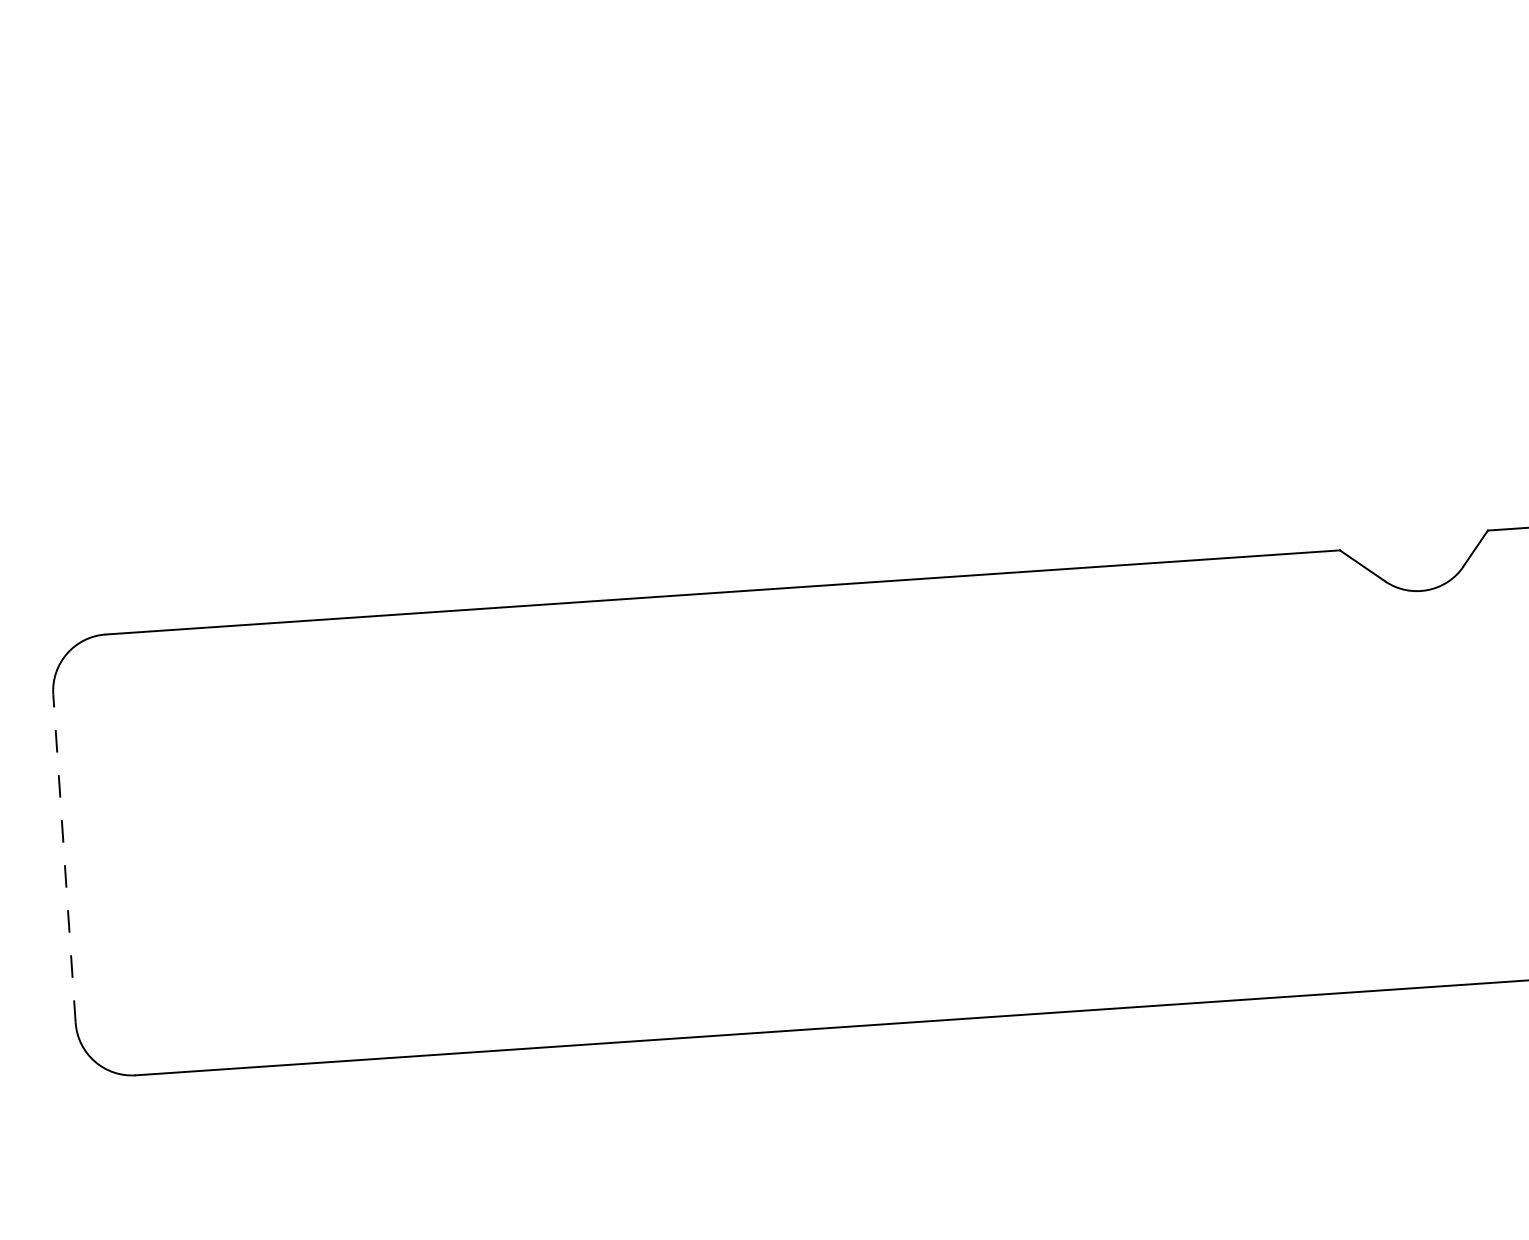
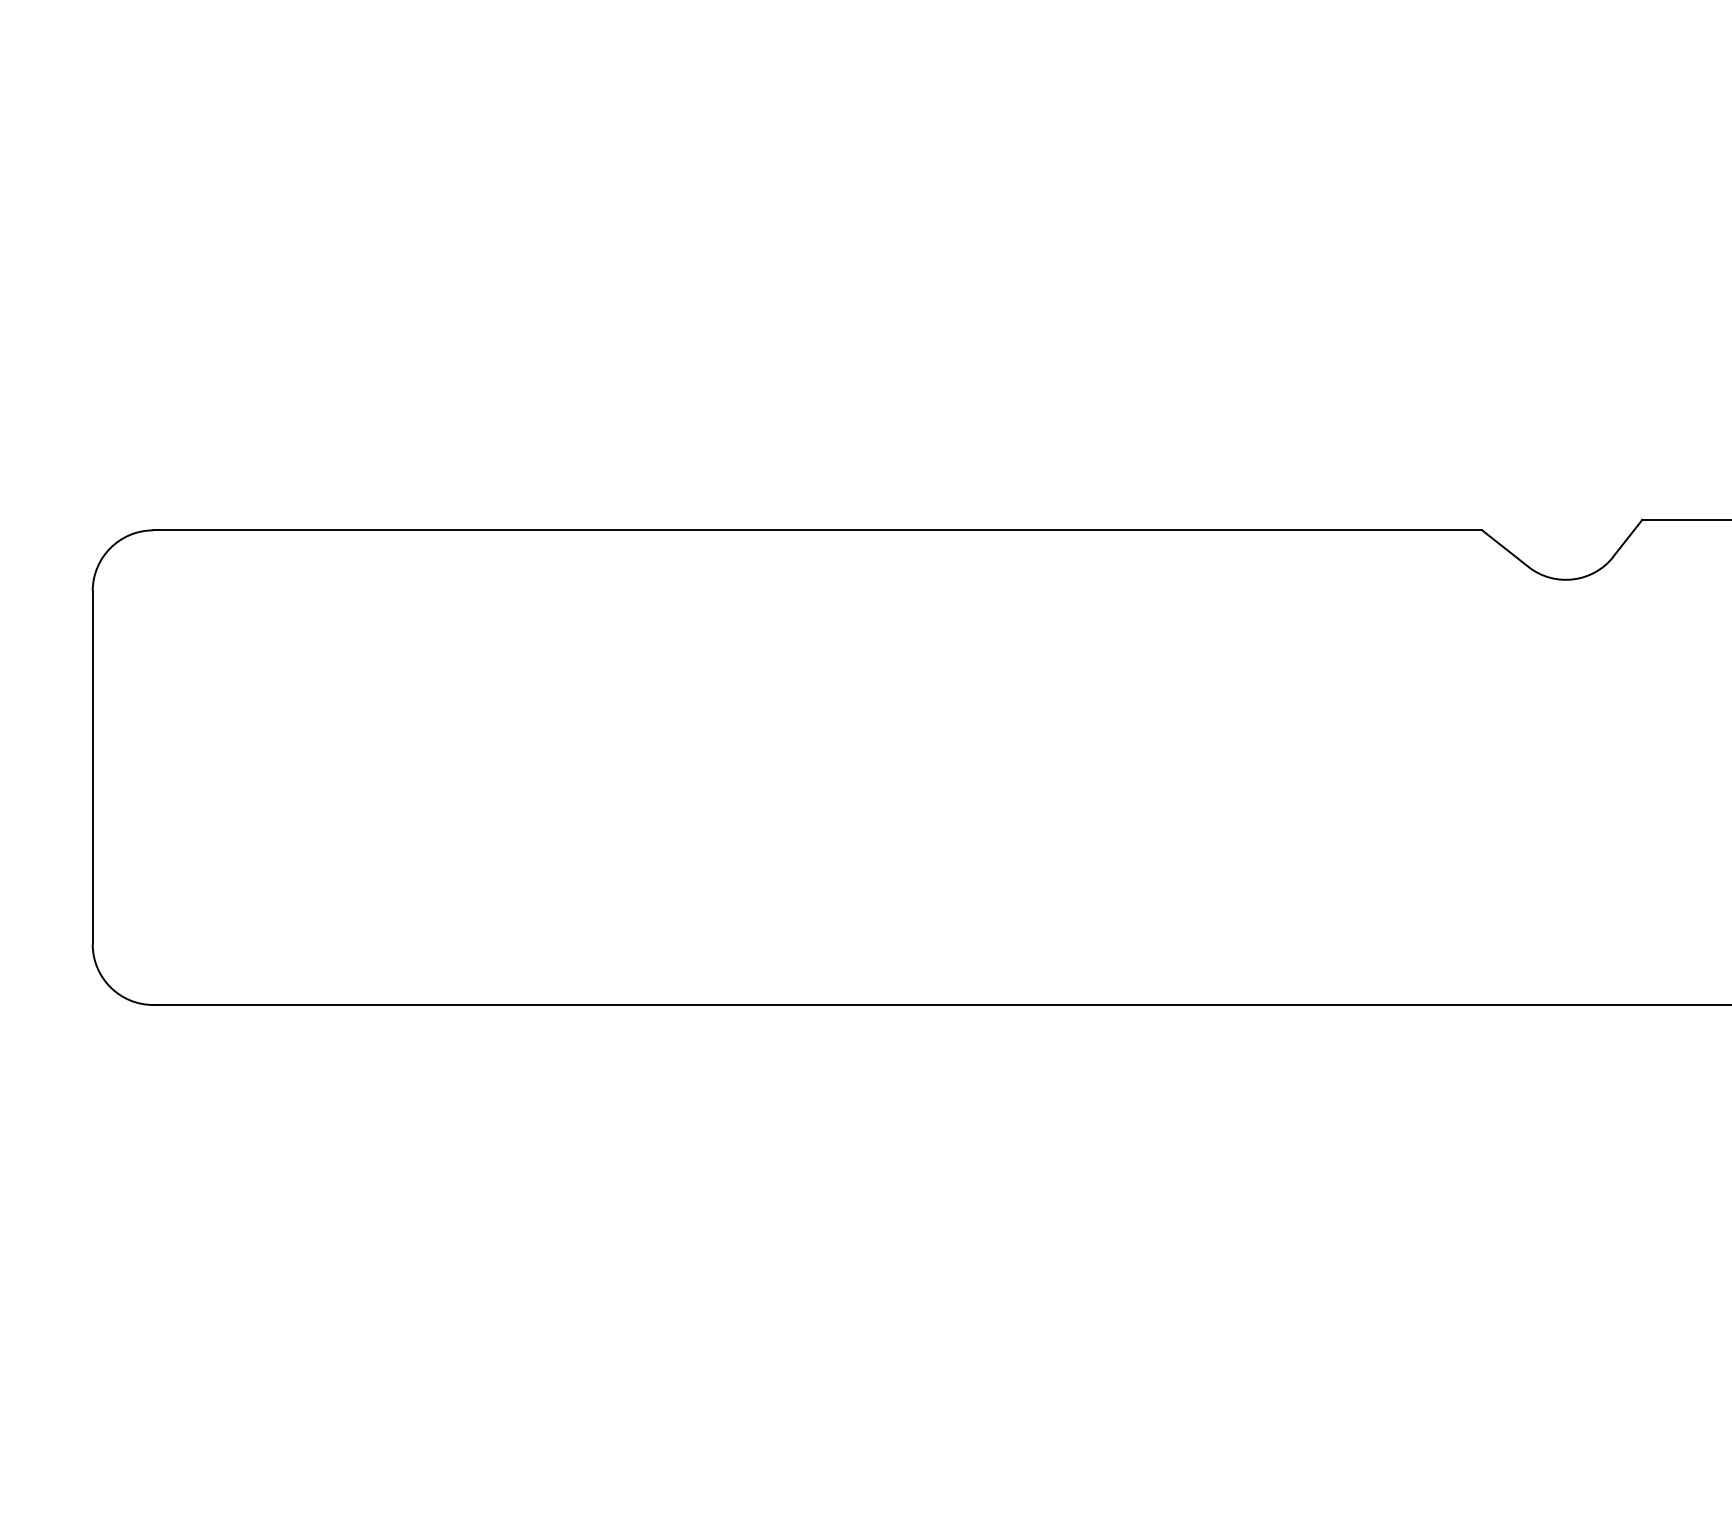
line: (64, 858) -> (92, 767), dashed -> solid

